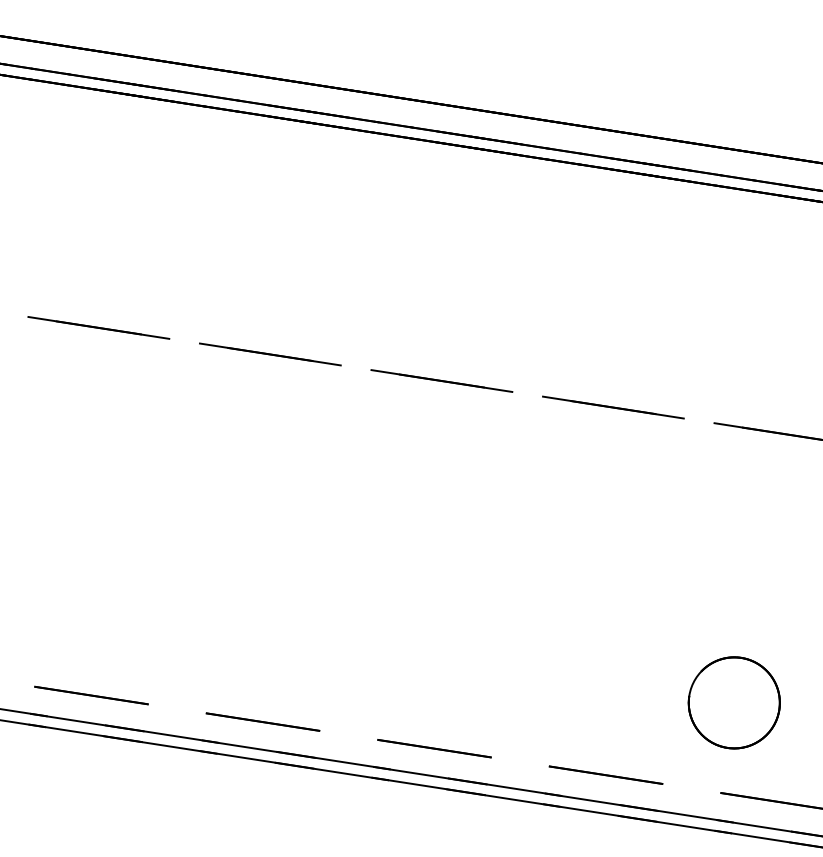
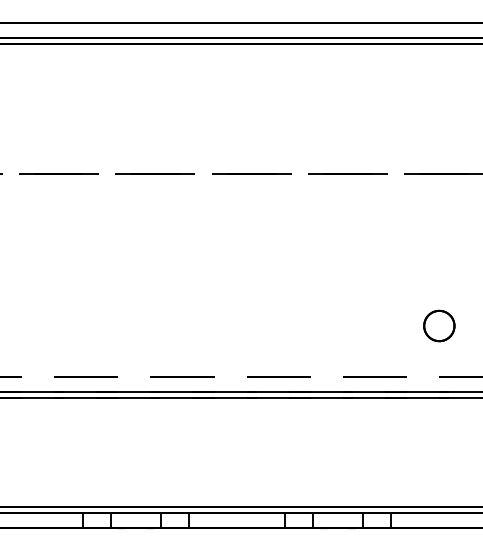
part: (734, 702) -> (439, 325), size x0.6

